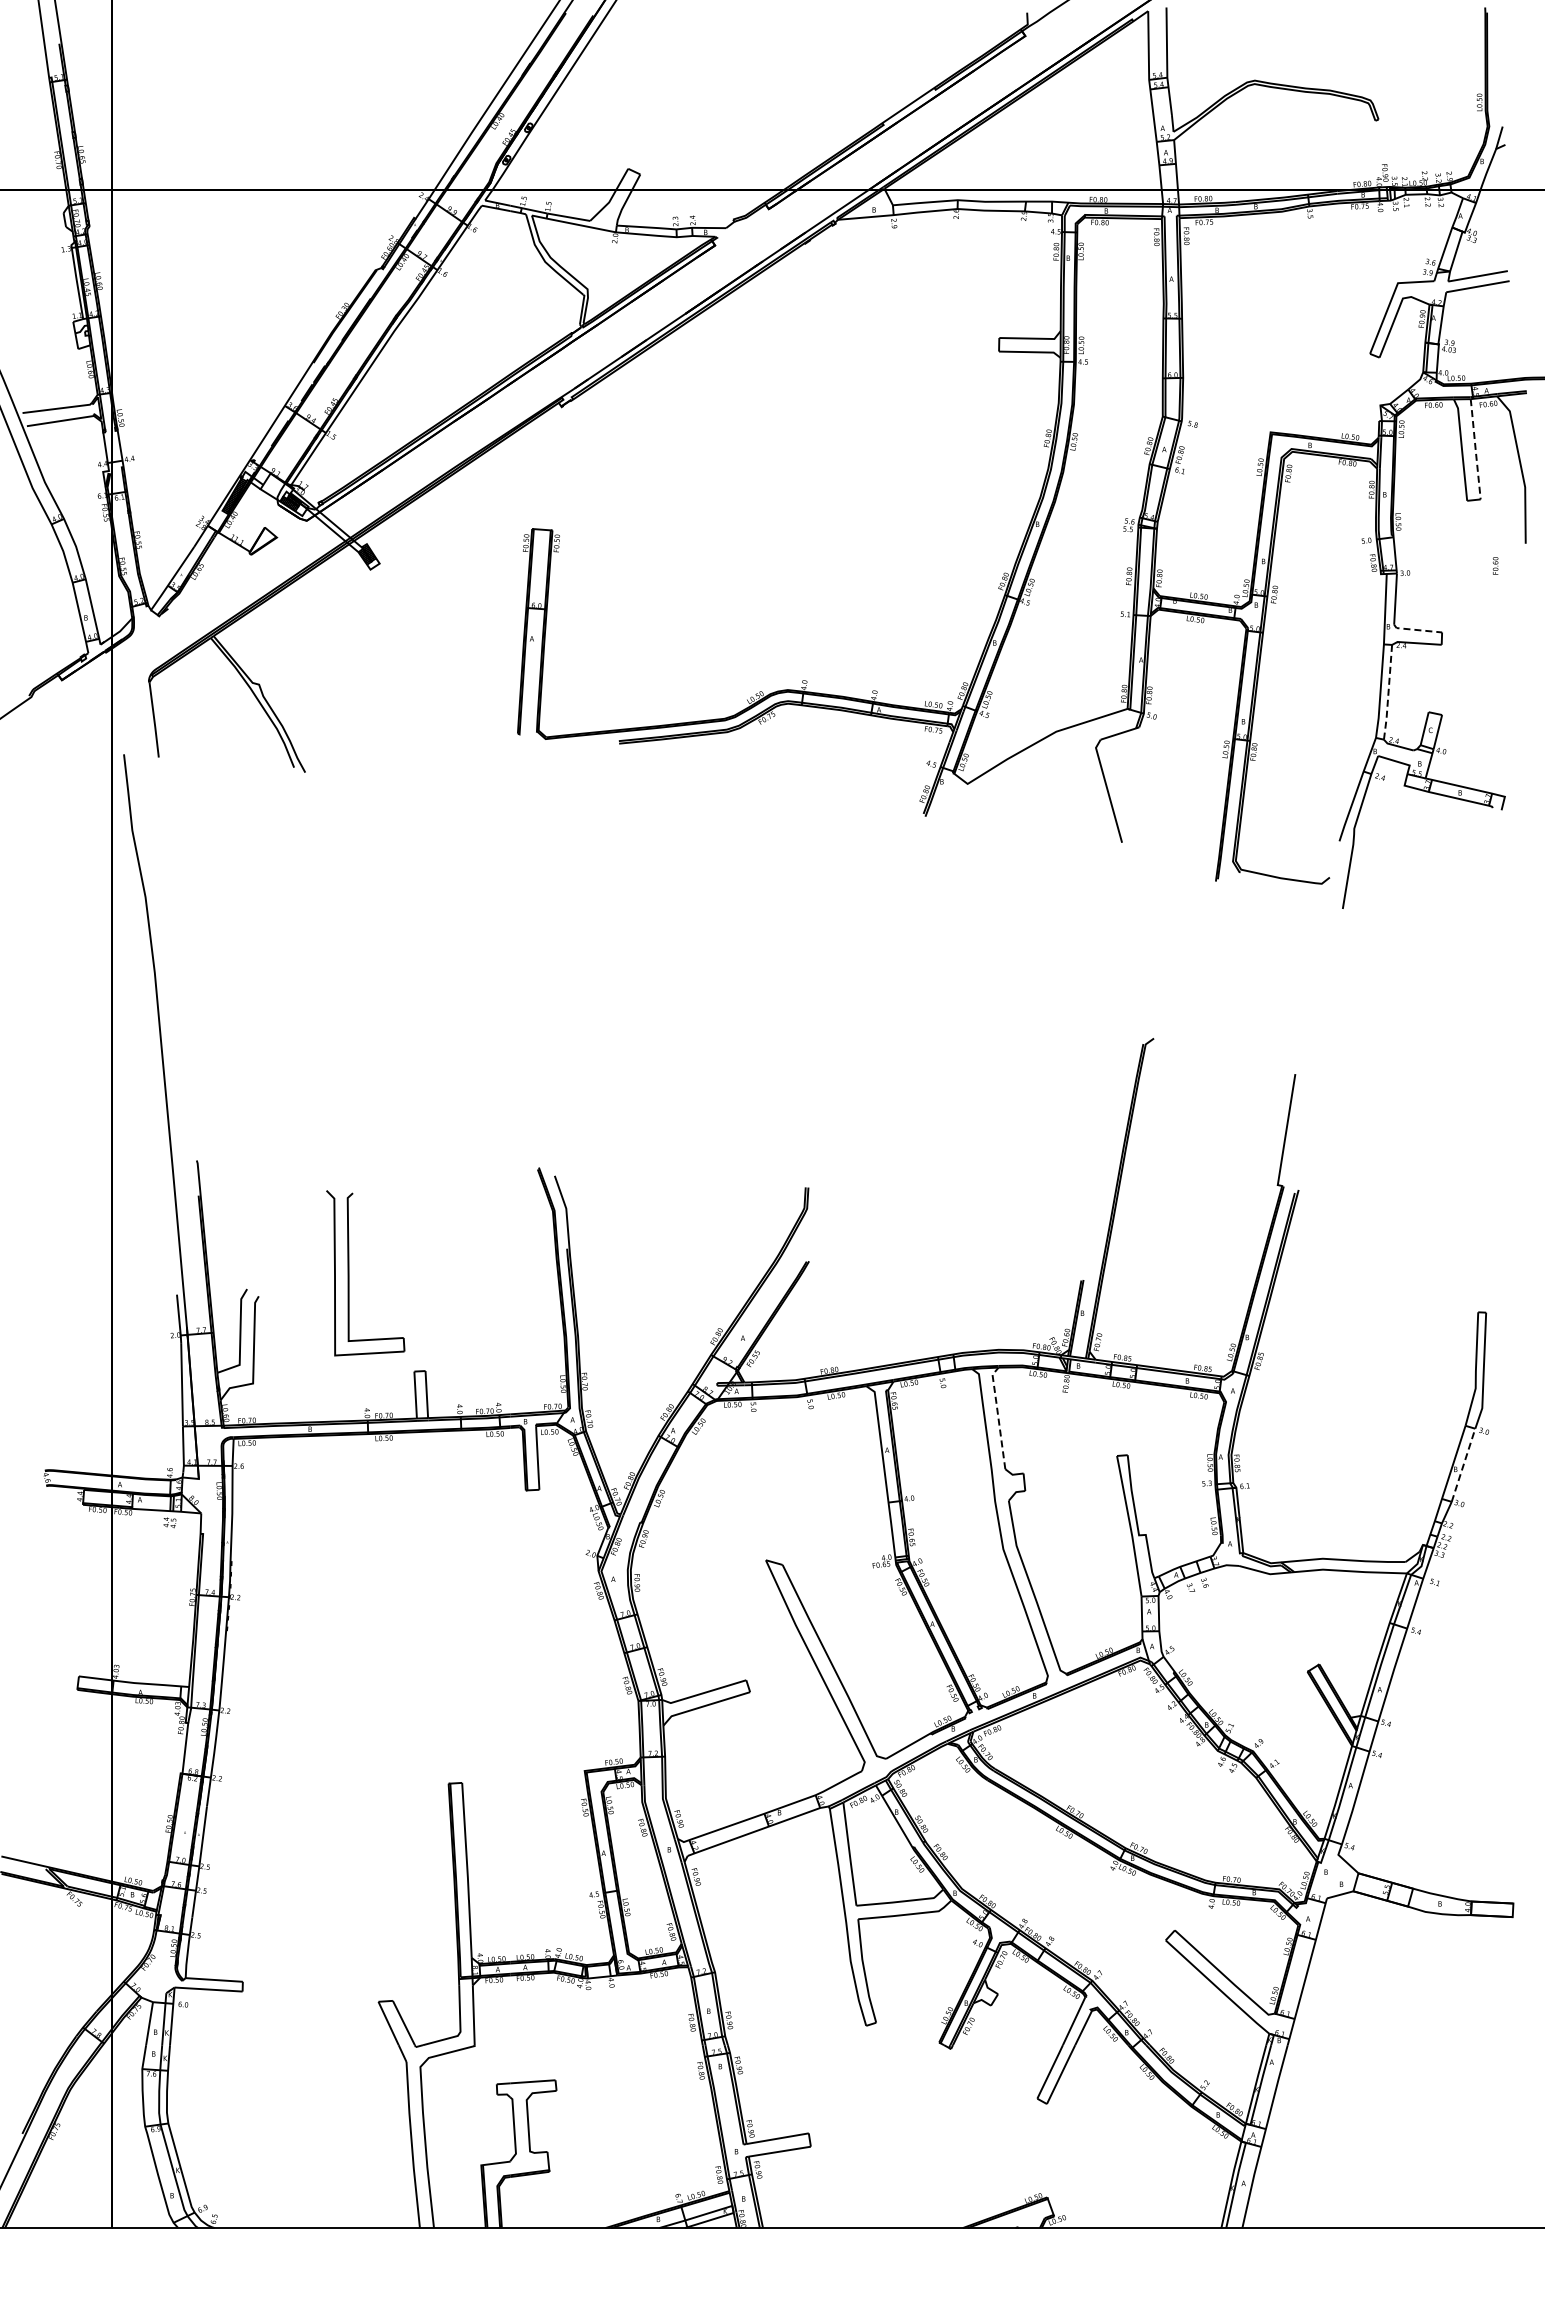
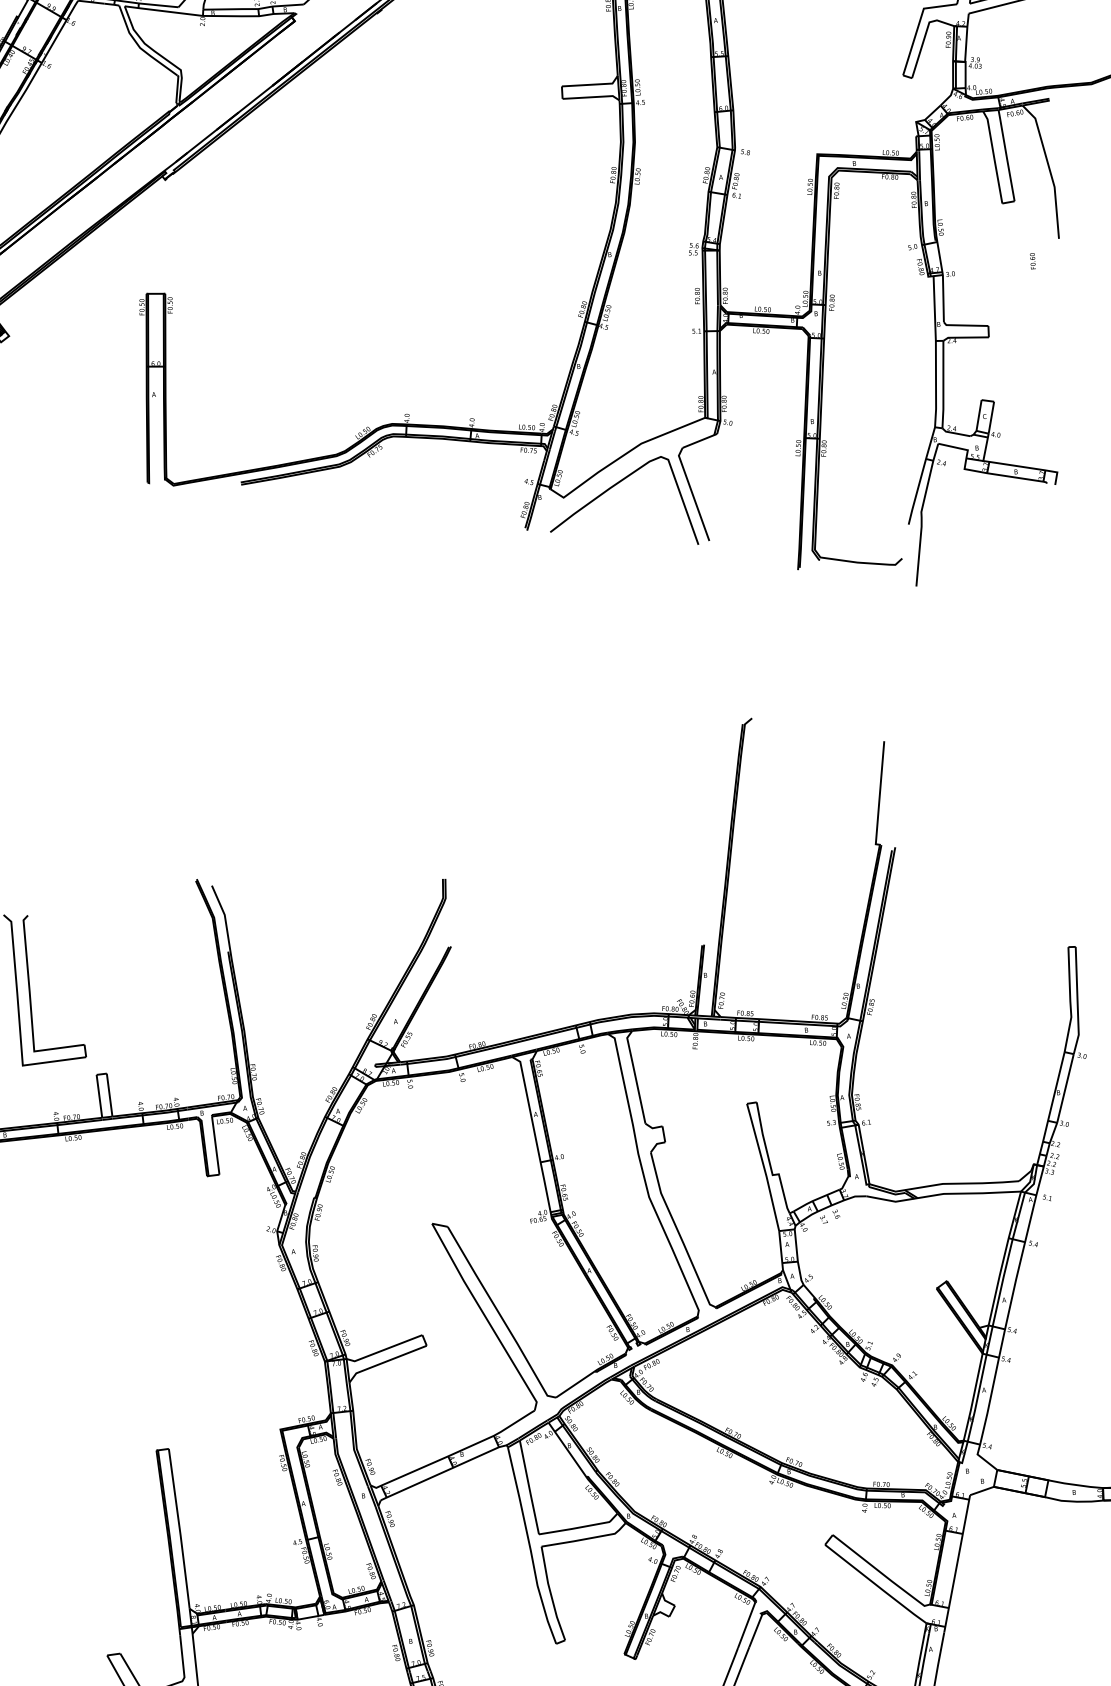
line: (1475, 449) -> (1006, 155), dashed -> solid
line: (1416, 629) -> (964, 325), dashed -> solid
line: (1388, 693) -> (943, 385), dashed -> solid
curve: (1021, 777) -> (612, 488), added
line: (998, 1415) -> (635, 1074), dashed -> solid
line: (1463, 1464) -> (1065, 1087), dashed -> solid

